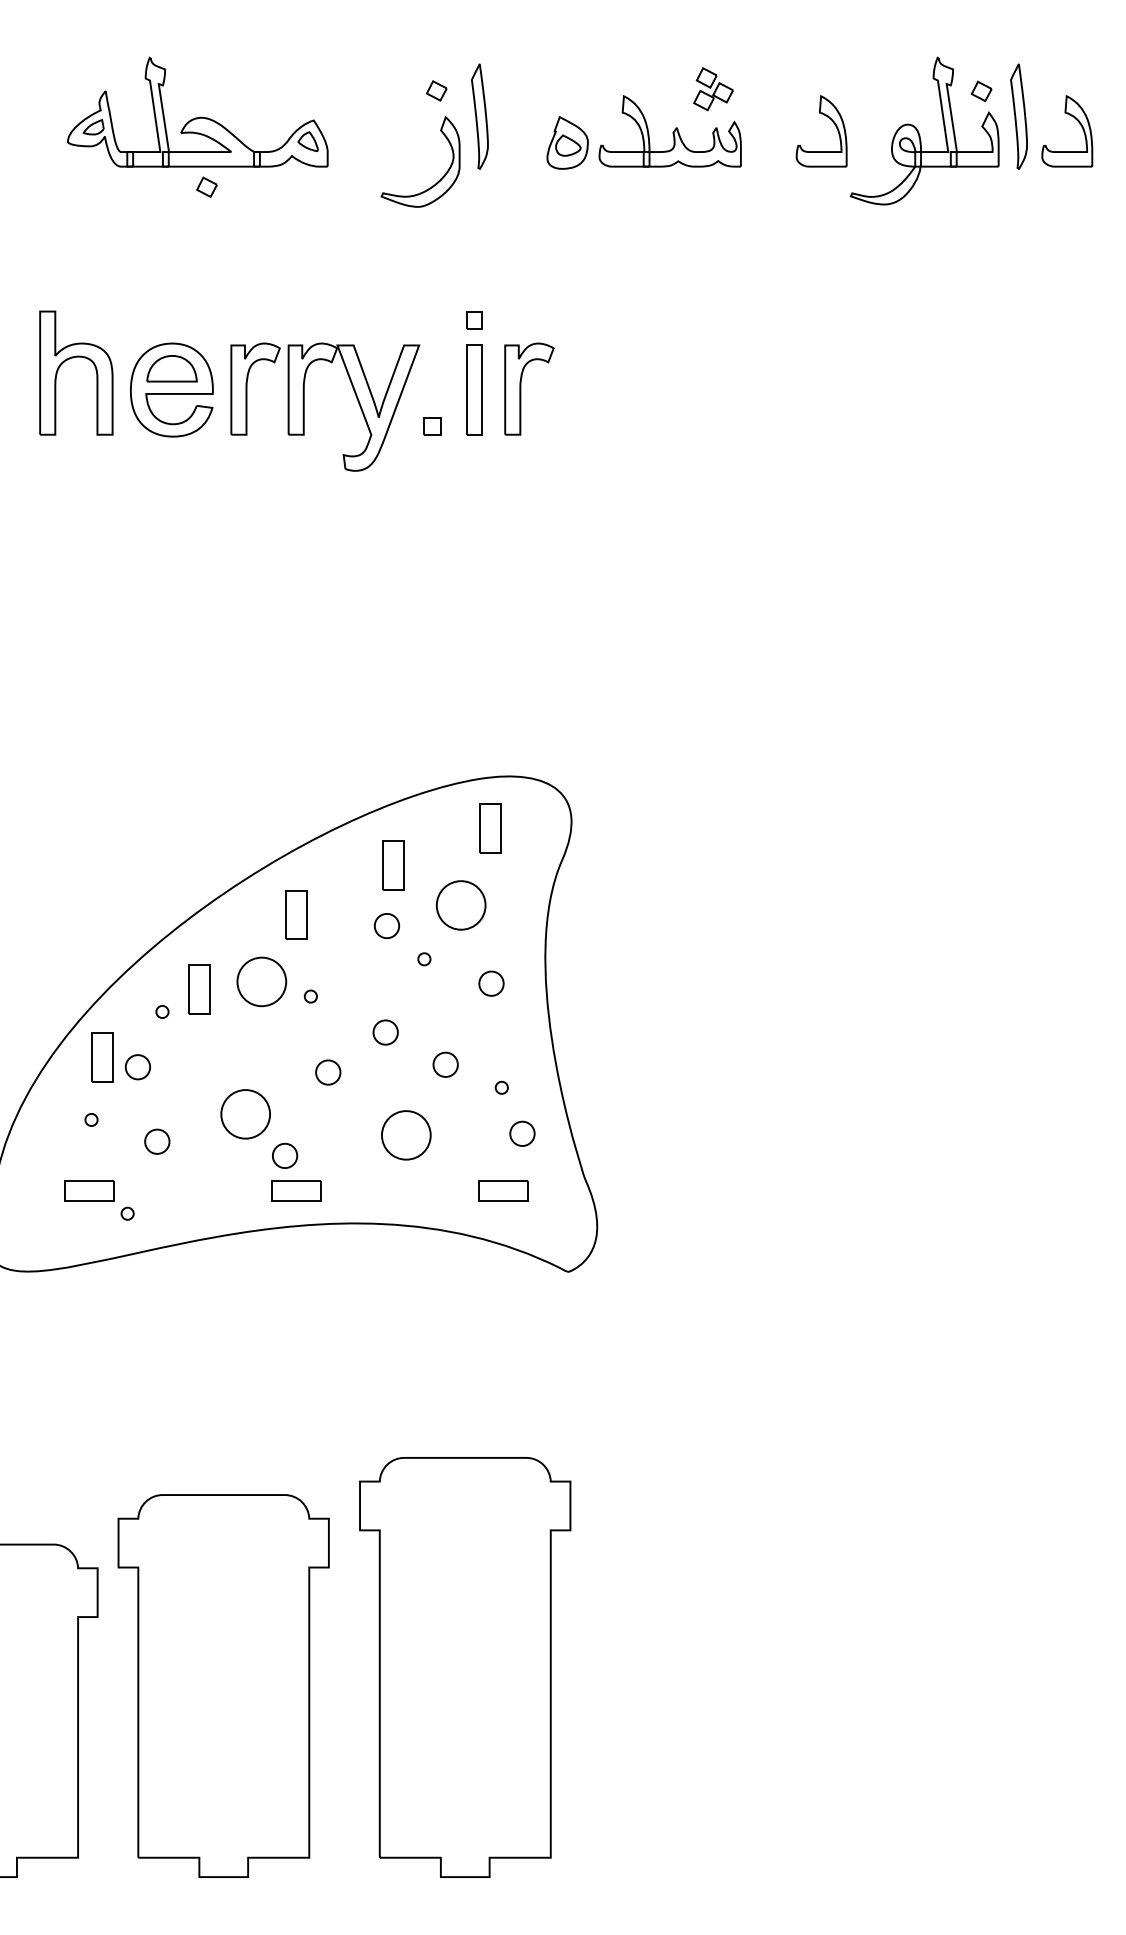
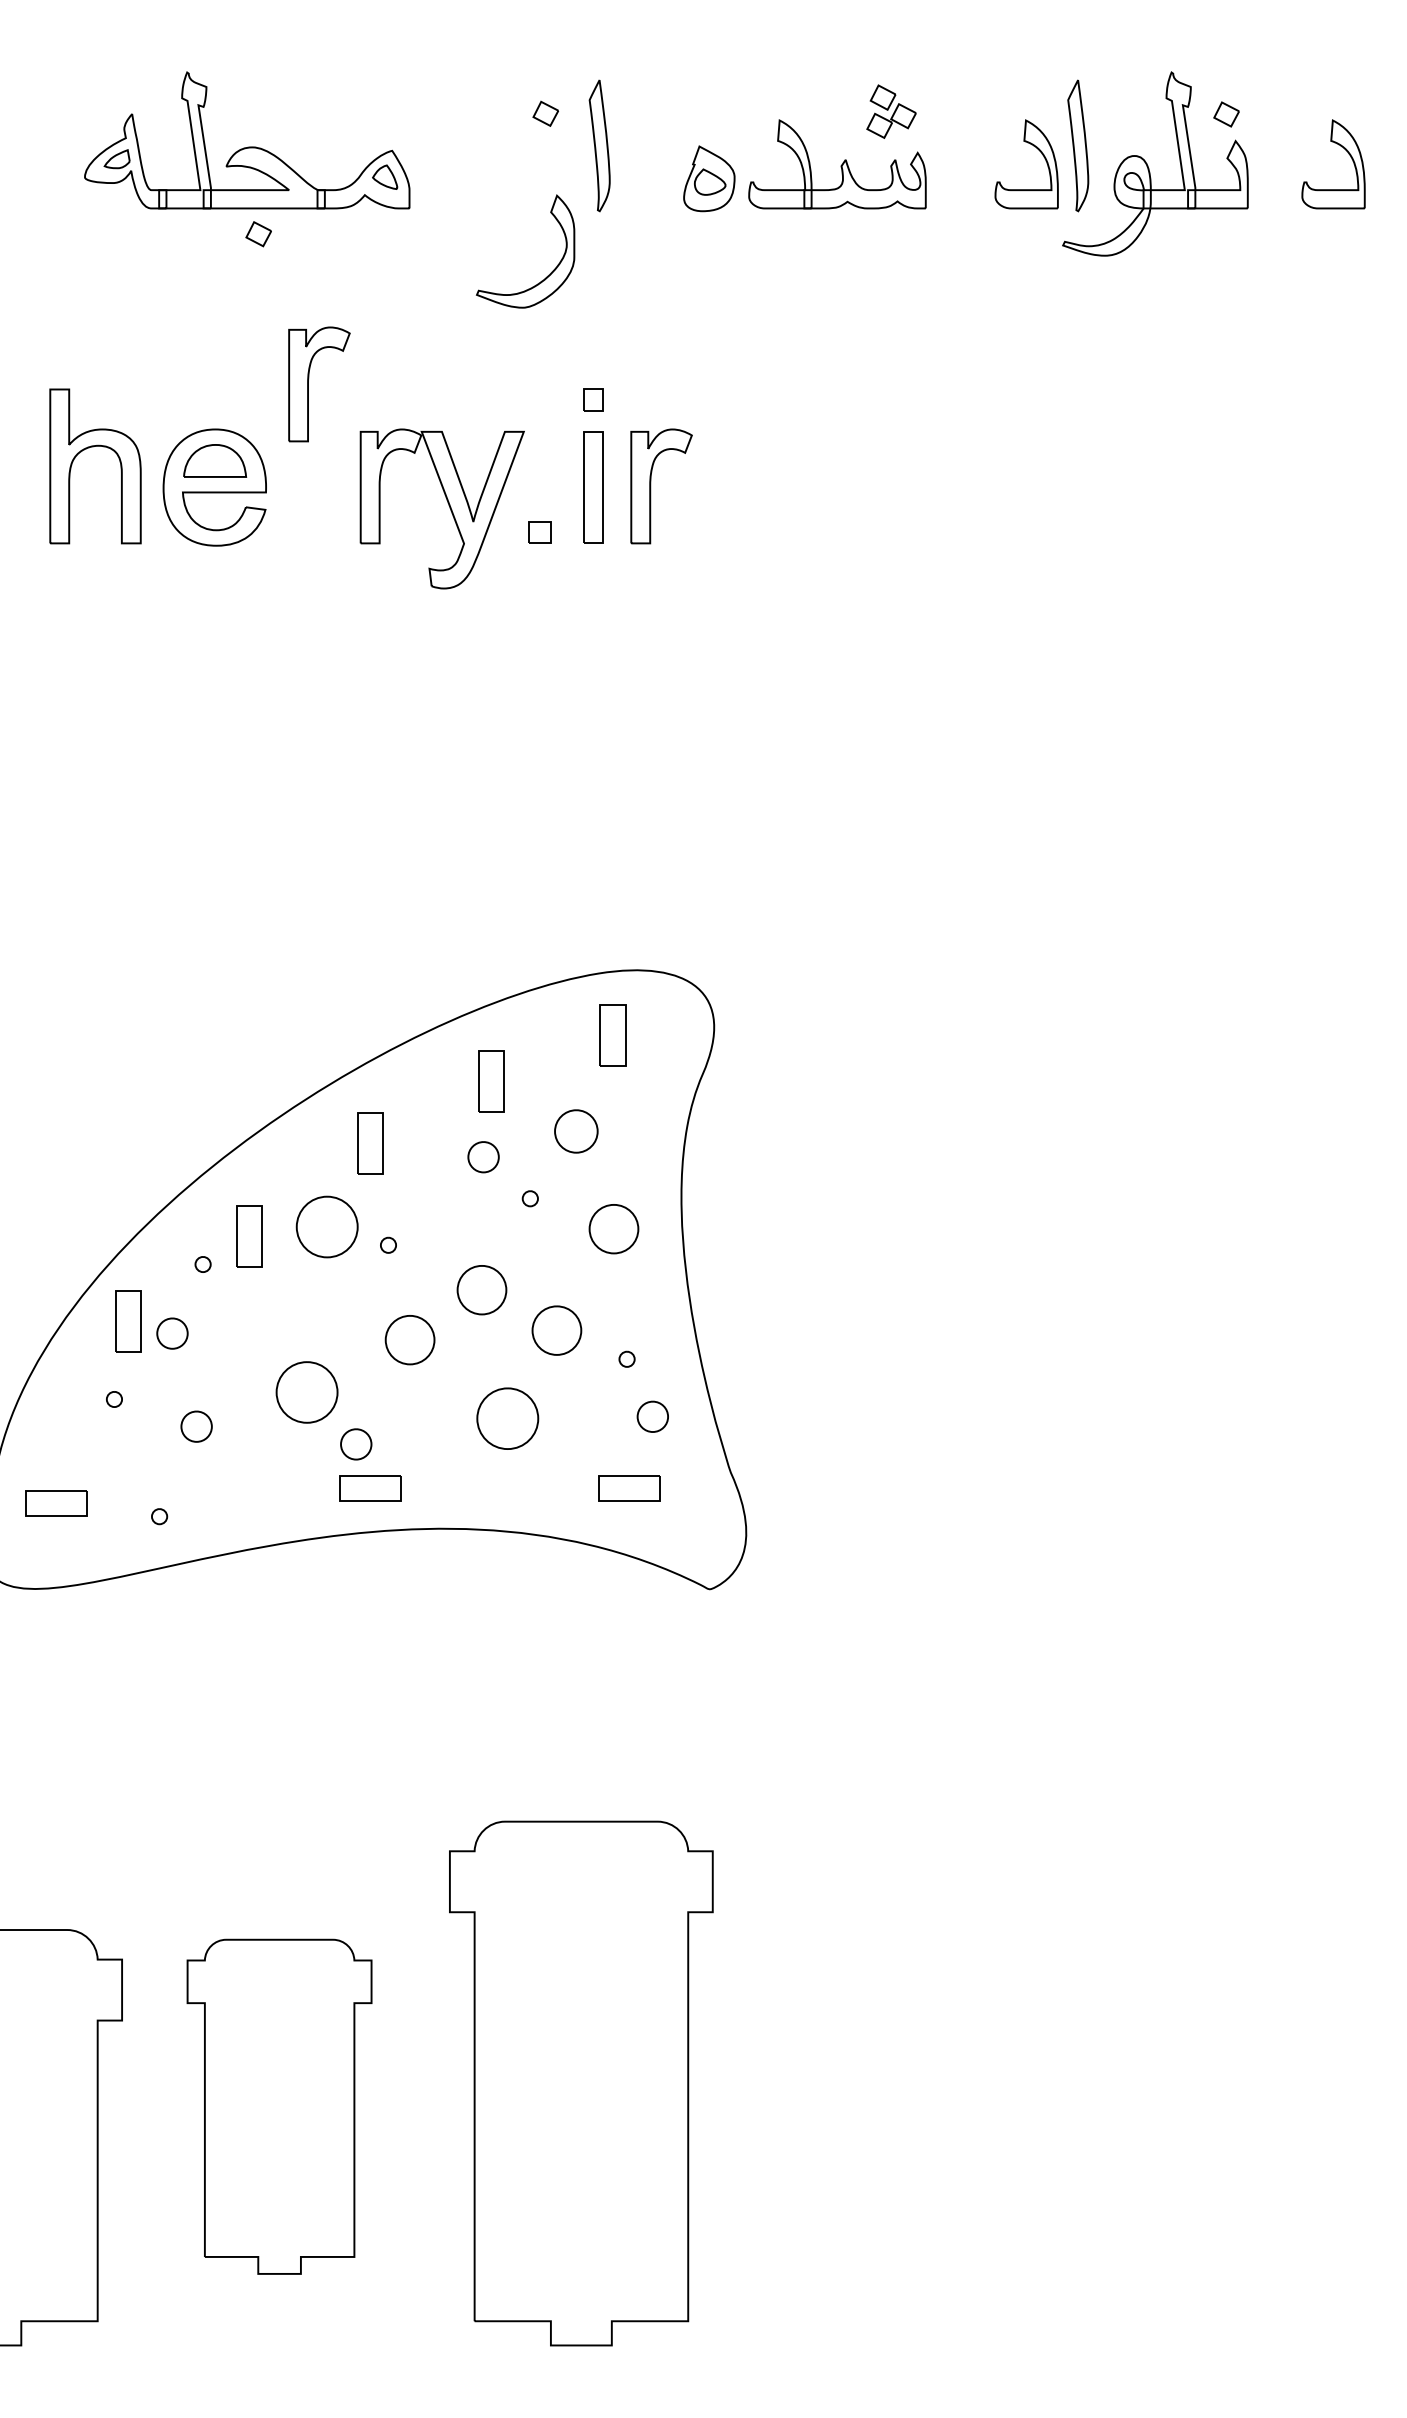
part: (1019, 116) -> (1078, 145), moved
part: (438, 180) -> (548, 274), moved
part: (246, 389) -> (308, 384), moved
part: (461, 905) -> (576, 1131), size x0.7
part: (491, 983) -> (614, 1229), size x1.6
part: (385, 1032) -> (481, 1290), size x1.6
part: (445, 1064) -> (556, 1330), size x1.6
part: (328, 1072) -> (410, 1340), size x1.6
part: (89, 1191) -> (56, 1503), moved
part: (223, 1685) -> (279, 2106), size x0.7

